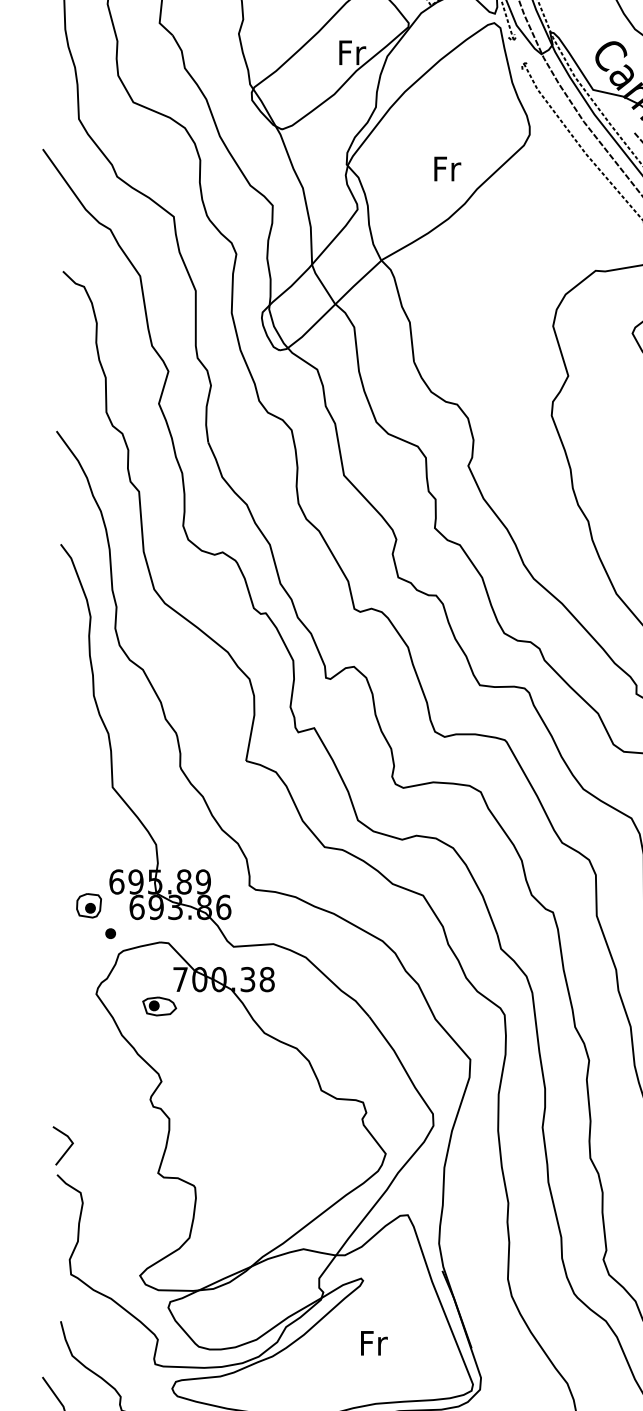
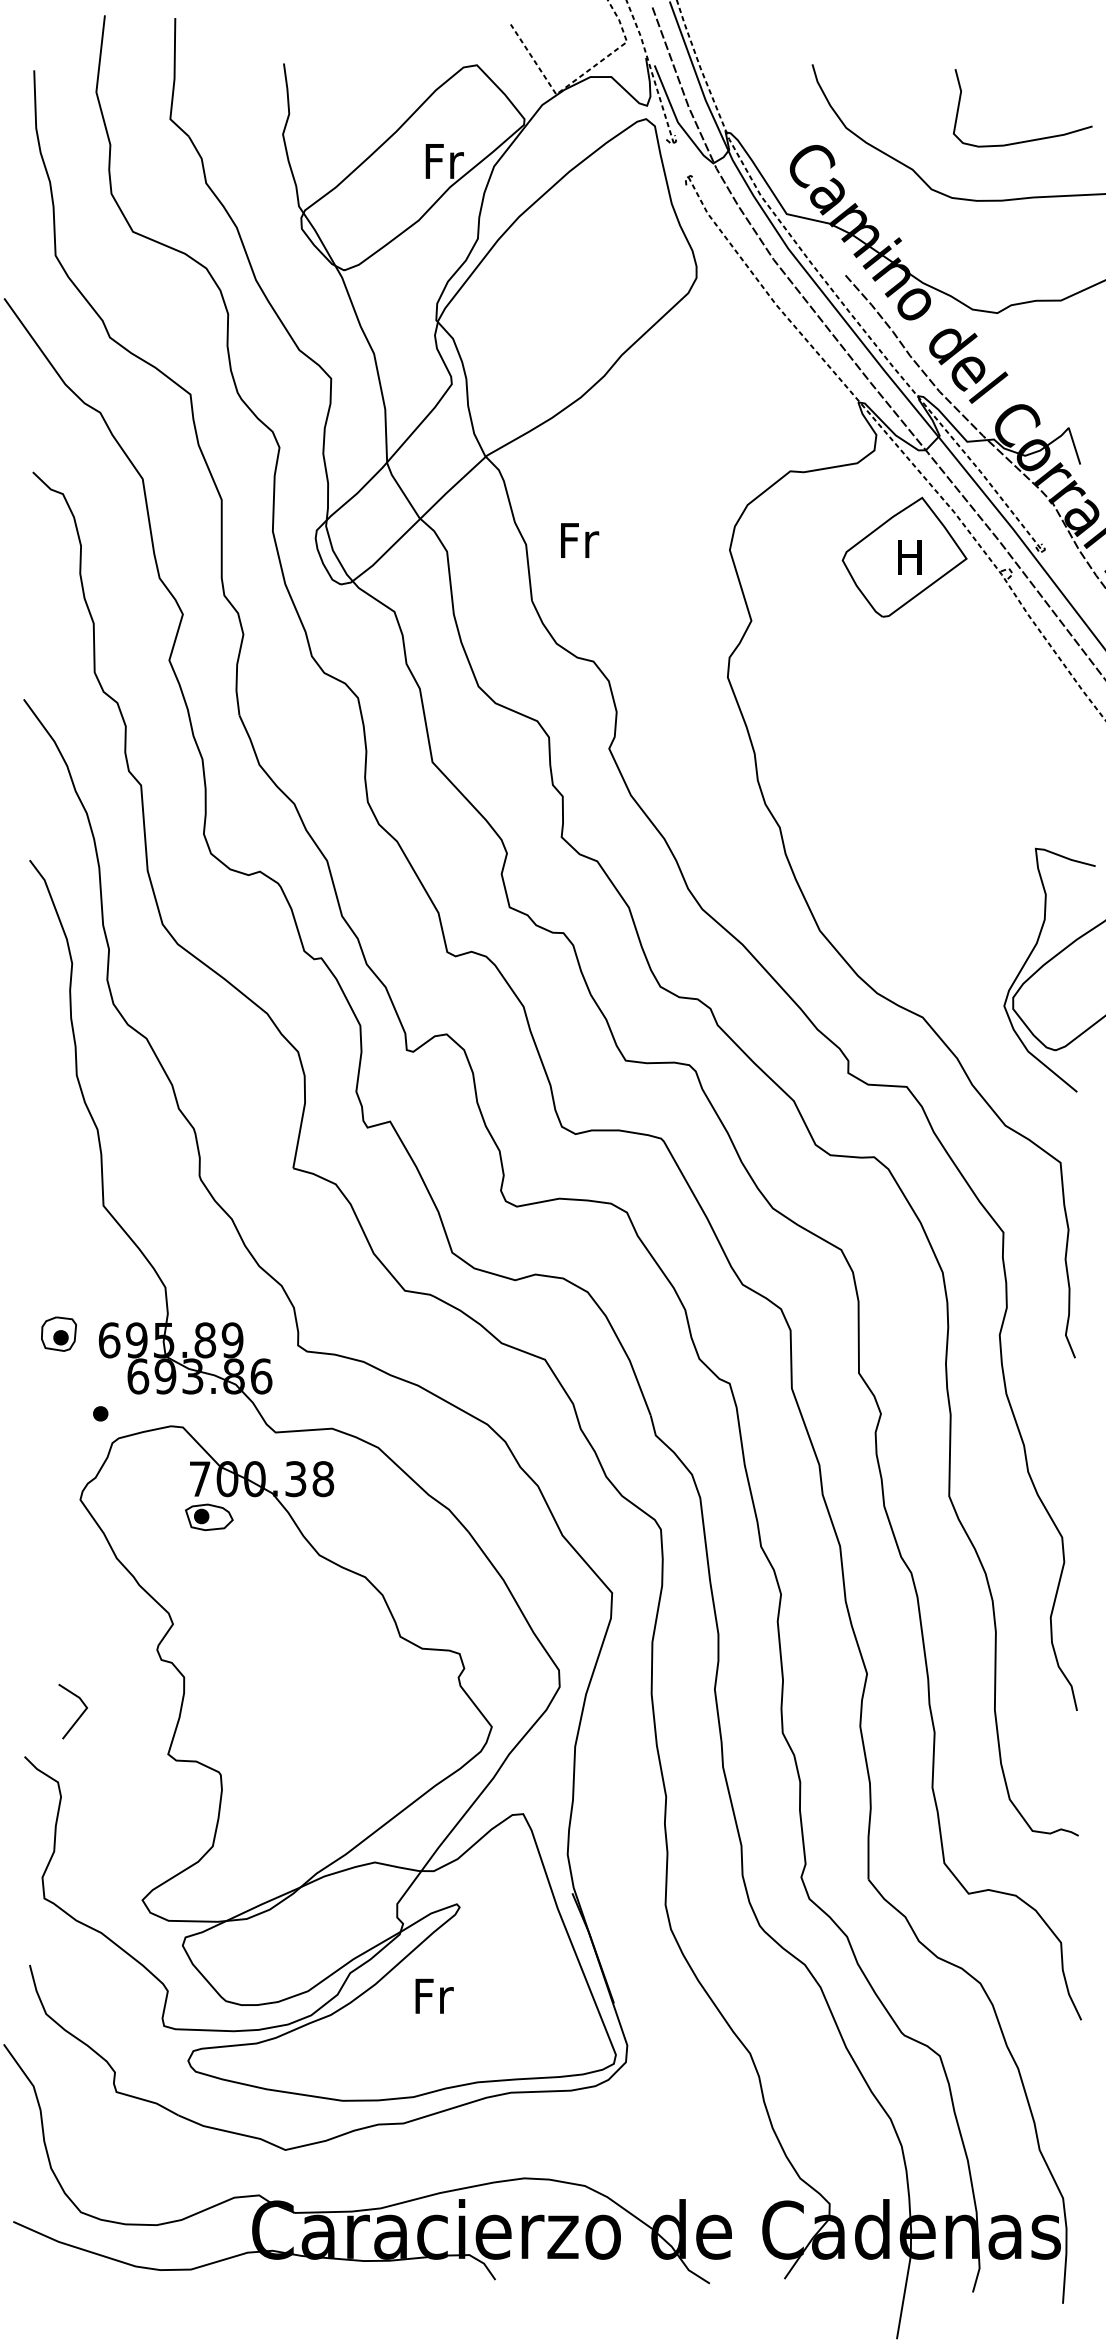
text: (448, 168) -> (580, 540), moved
part: (88, 905) -> (58, 1333), moved
part: (159, 1006) -> (209, 1517), moved
line: (66, 1150) -> (78, 1717), moved
text: (374, 1342) -> (434, 1995), moved

